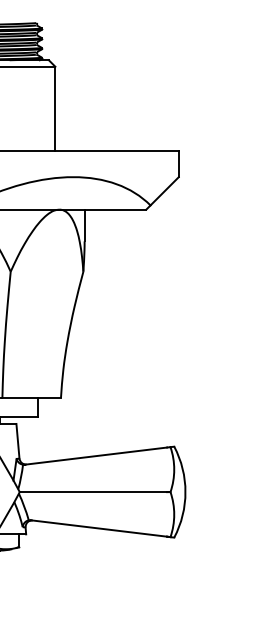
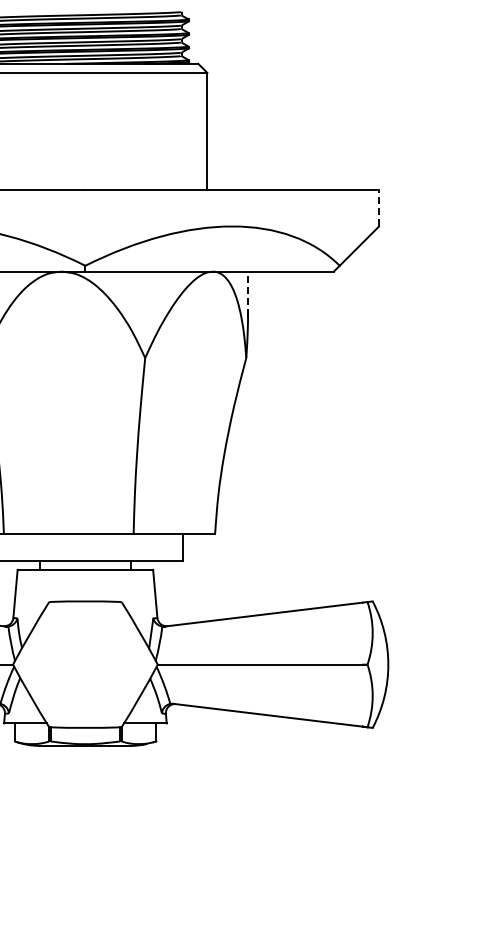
line: (179, 163) -> (379, 207), solid -> dashed
line: (84, 225) -> (248, 293), solid -> dashed

